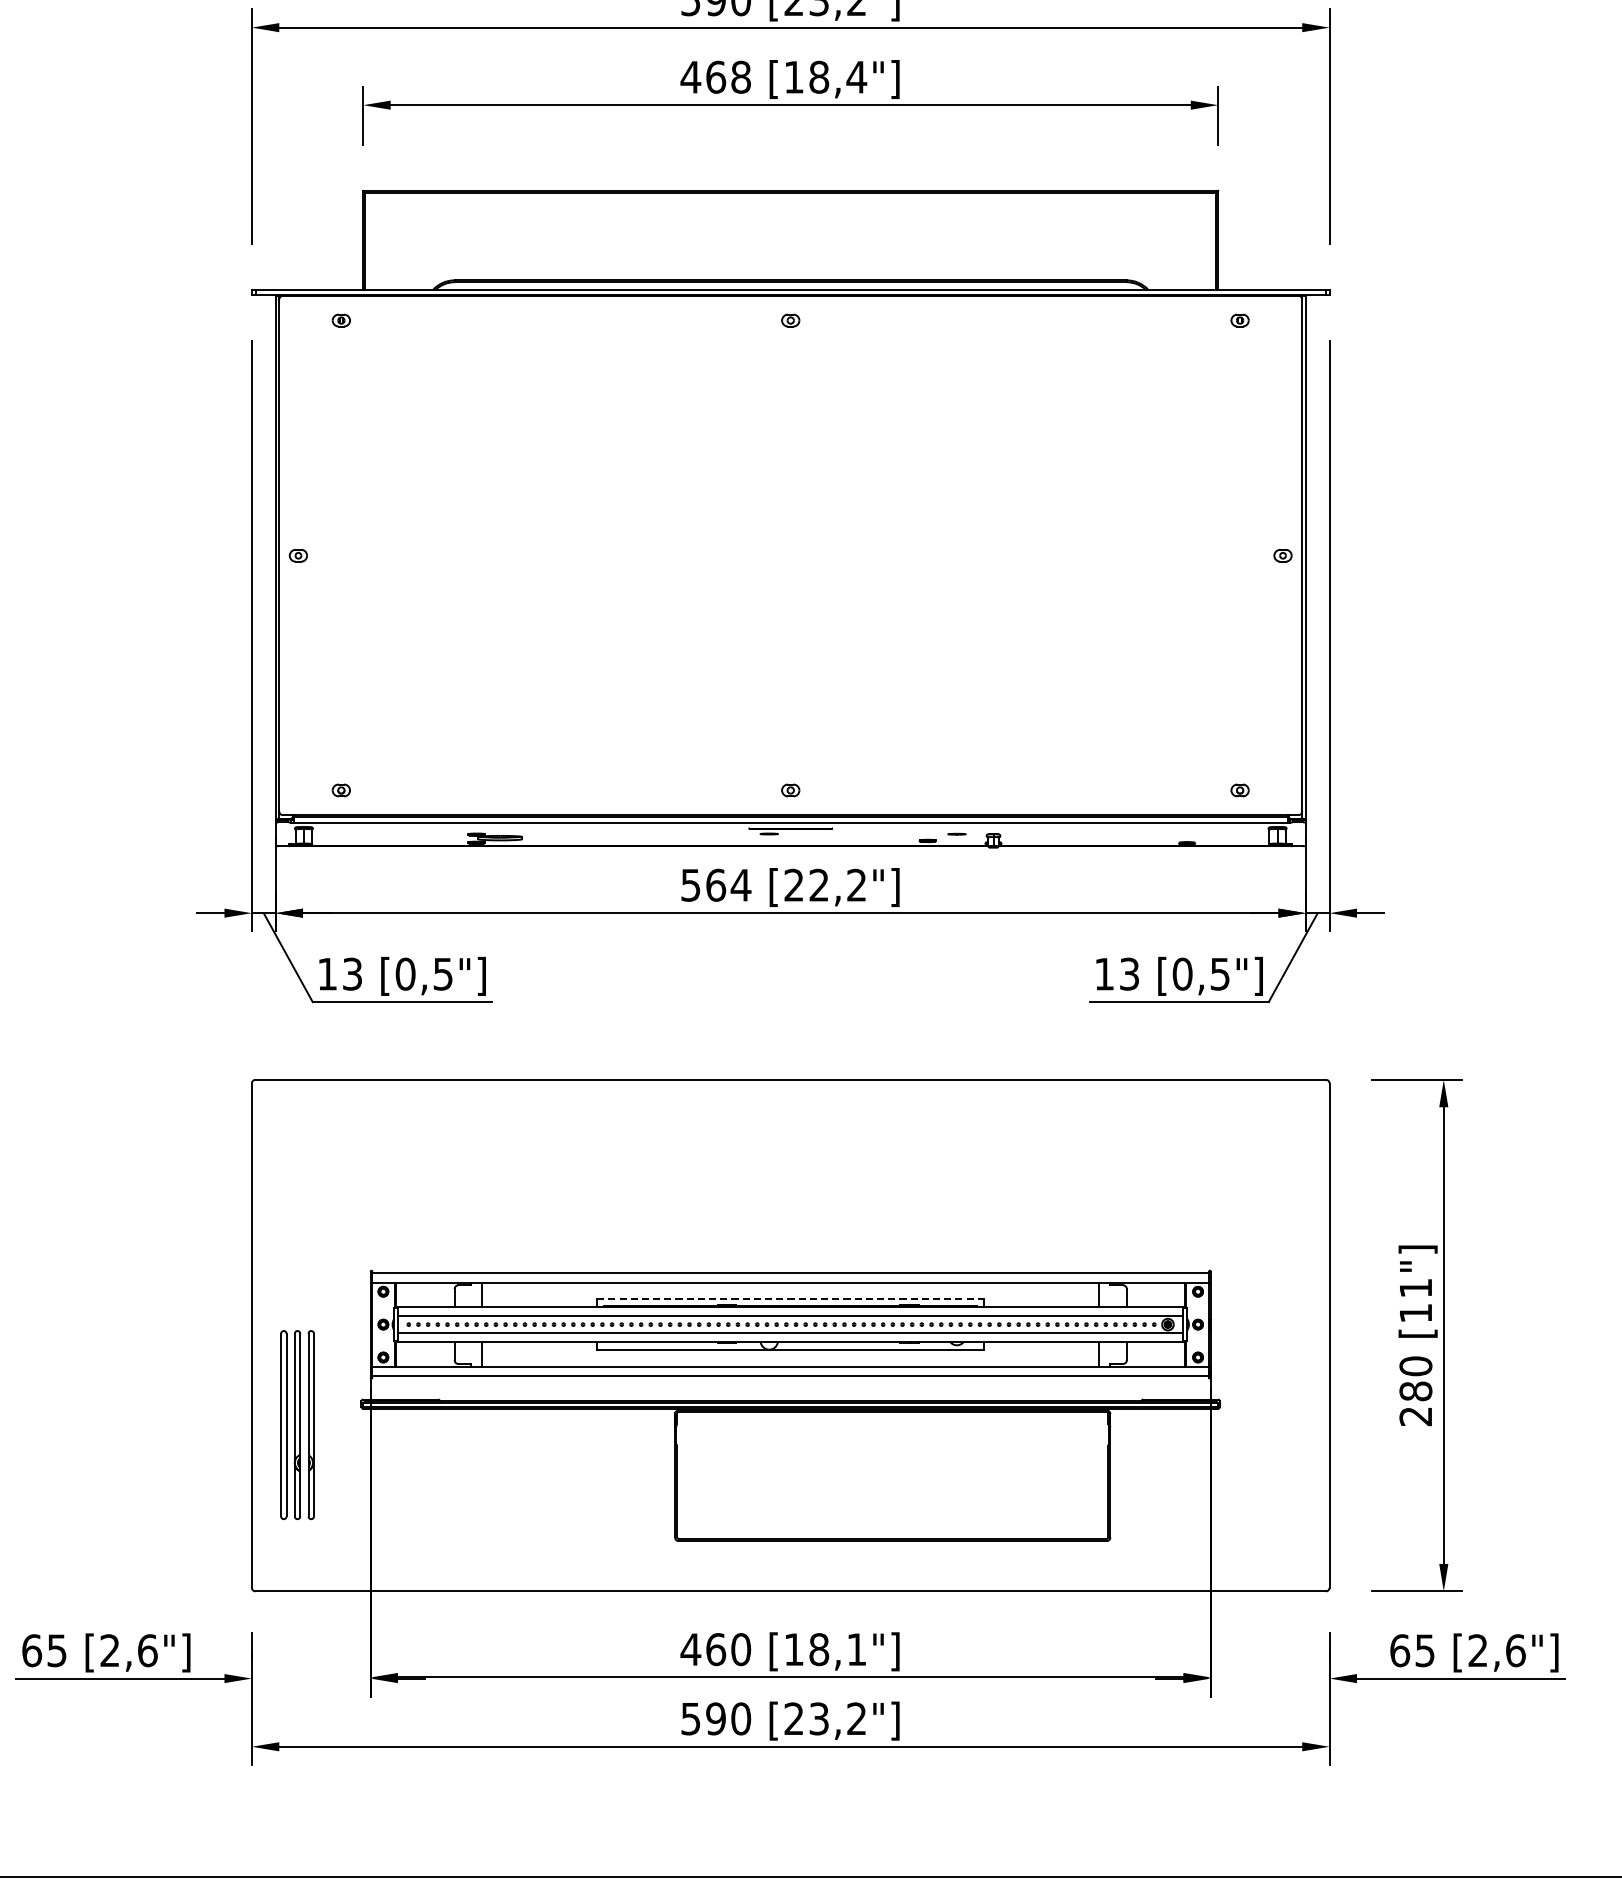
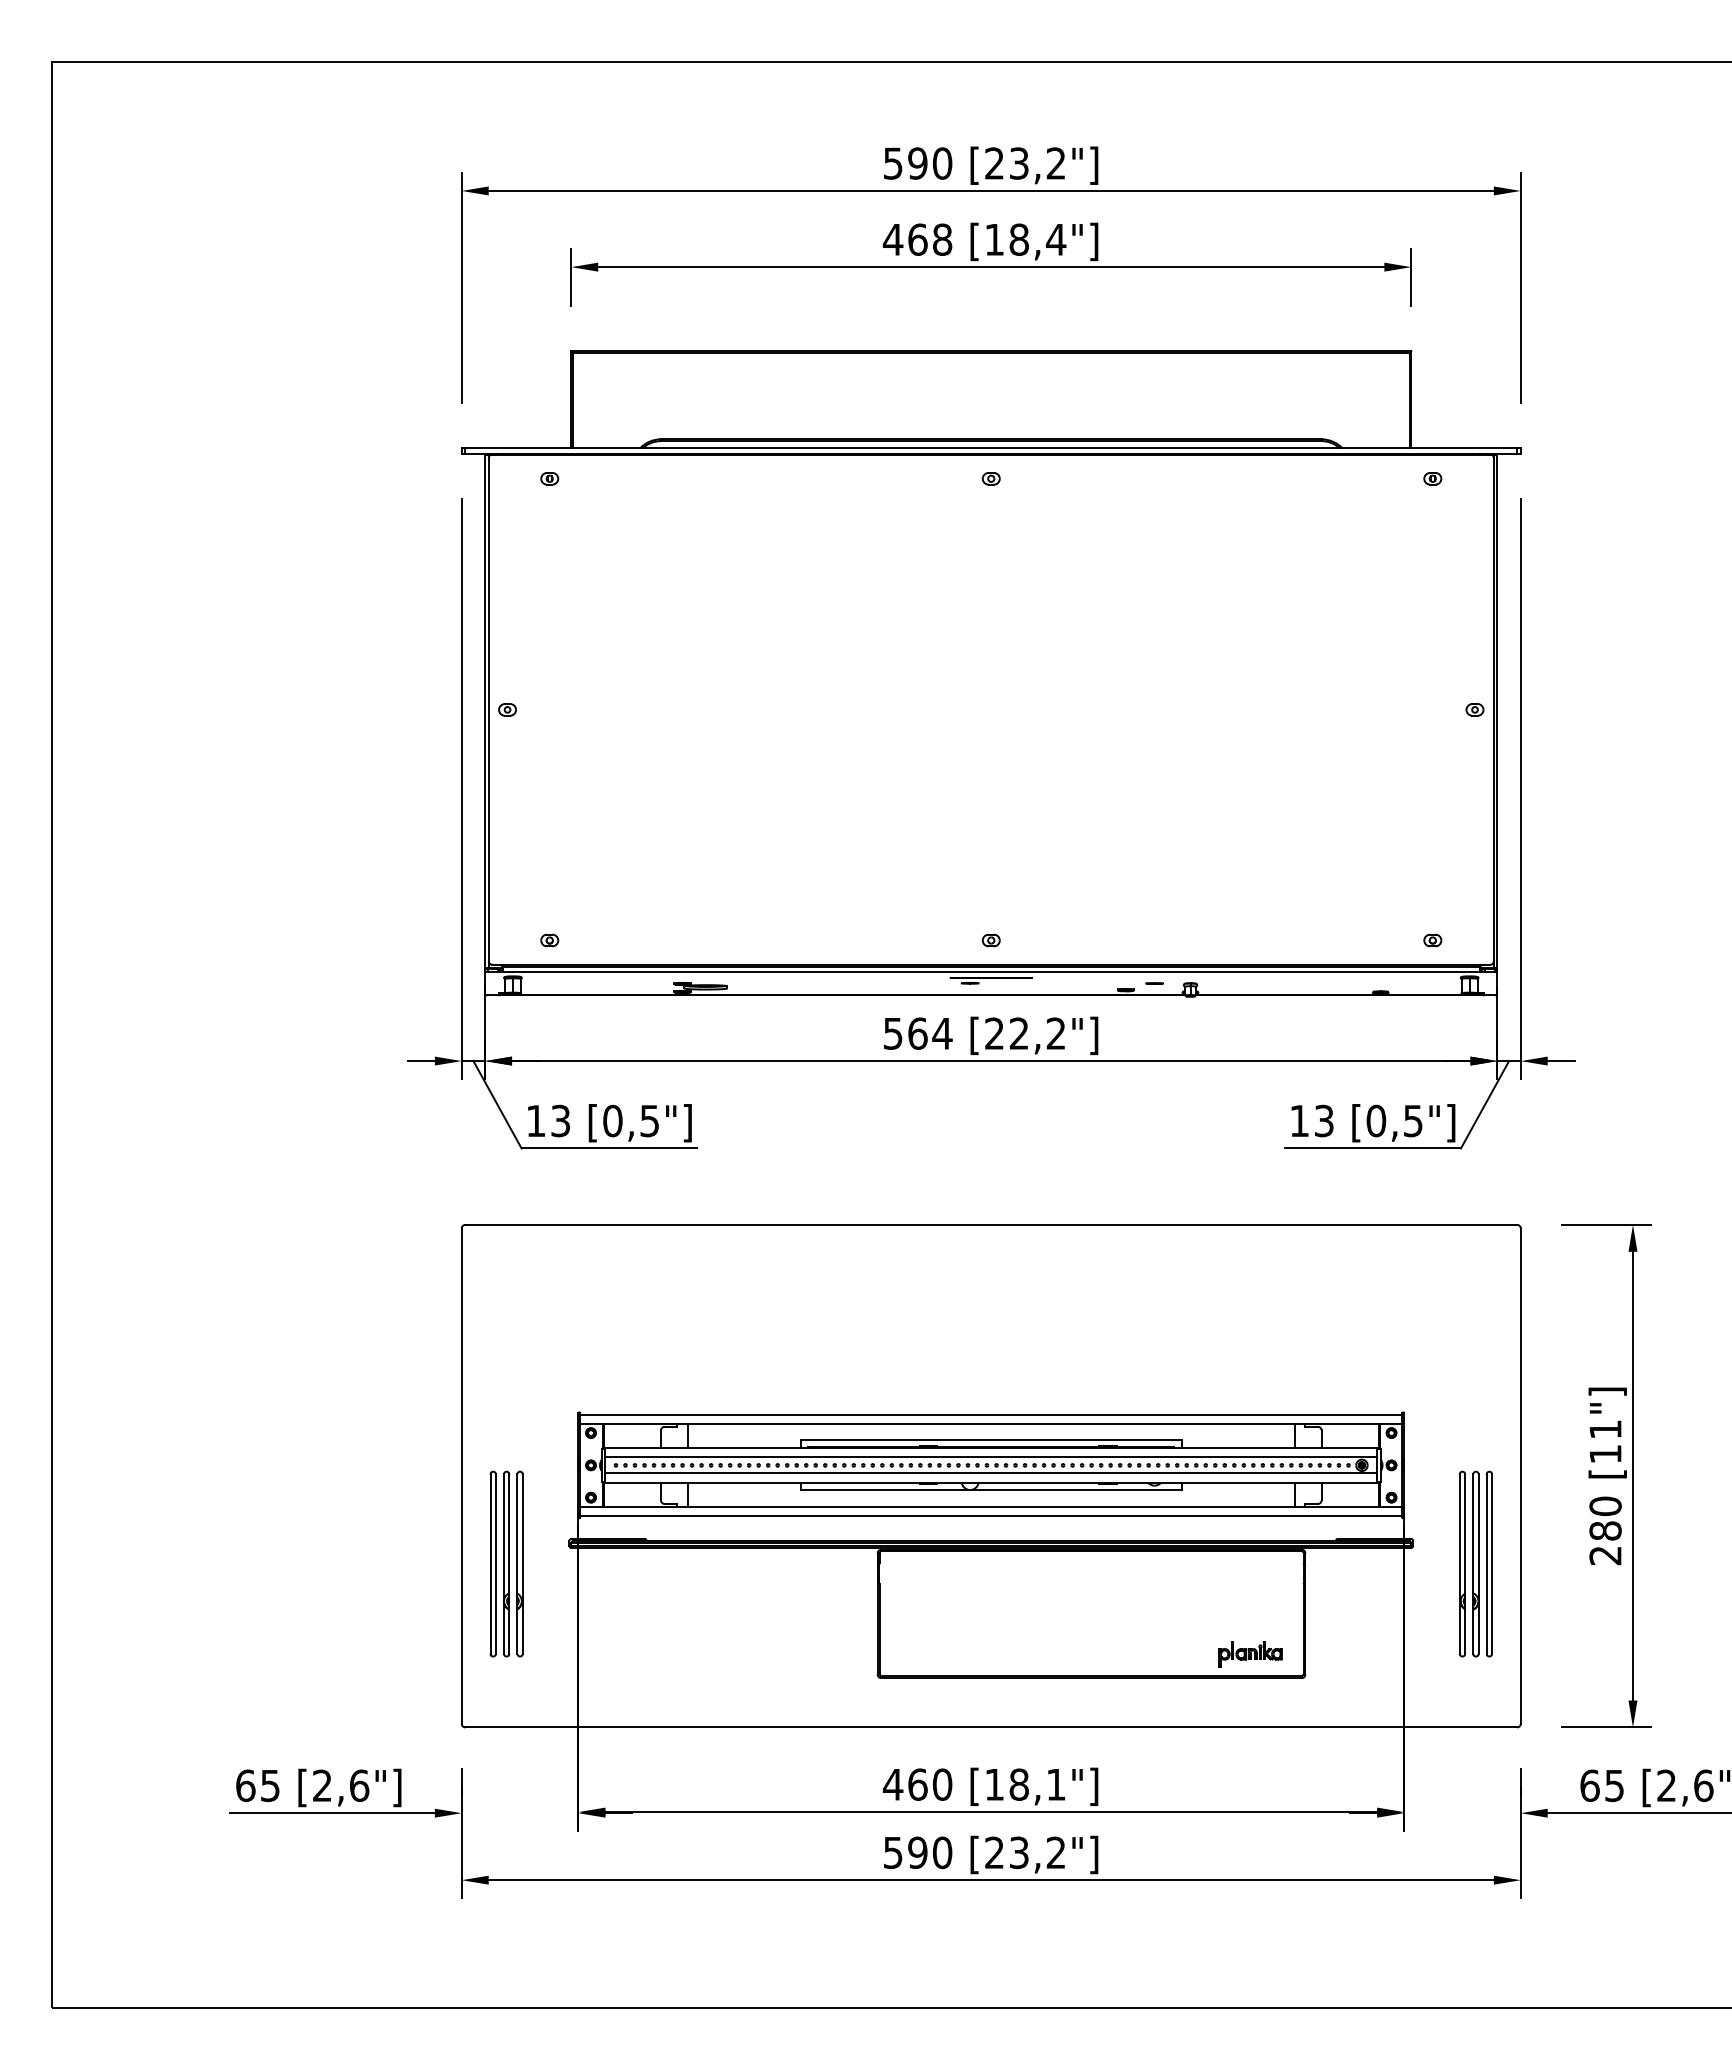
line: (790, 1299) -> (991, 1440), dashed -> solid
part: (1283, 1424) -> (1475, 1563), added
part: (1054, 1517) -> (1250, 1654), added

